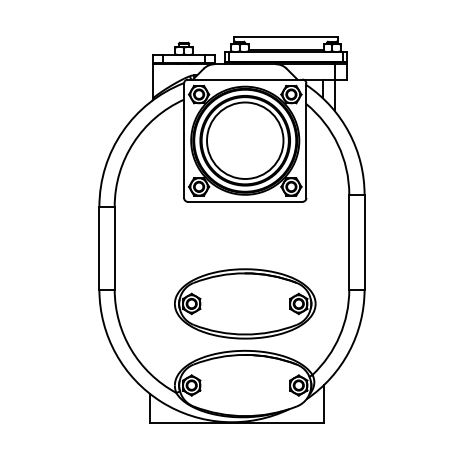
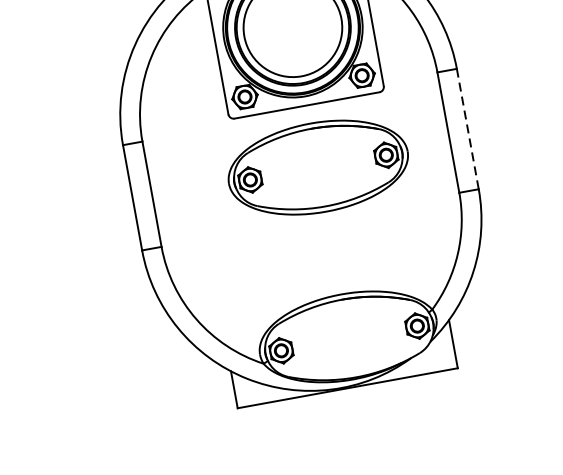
line: (364, 241) -> (467, 128), solid -> dashed
part: (245, 303) -> (318, 167), moved

